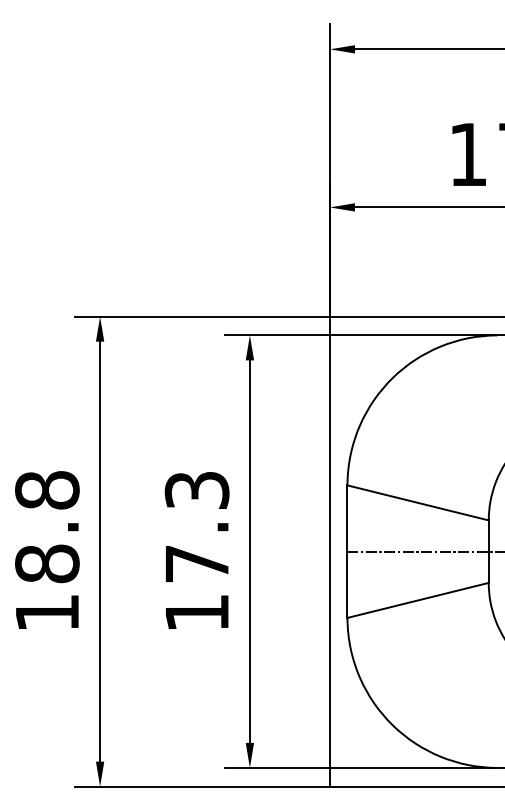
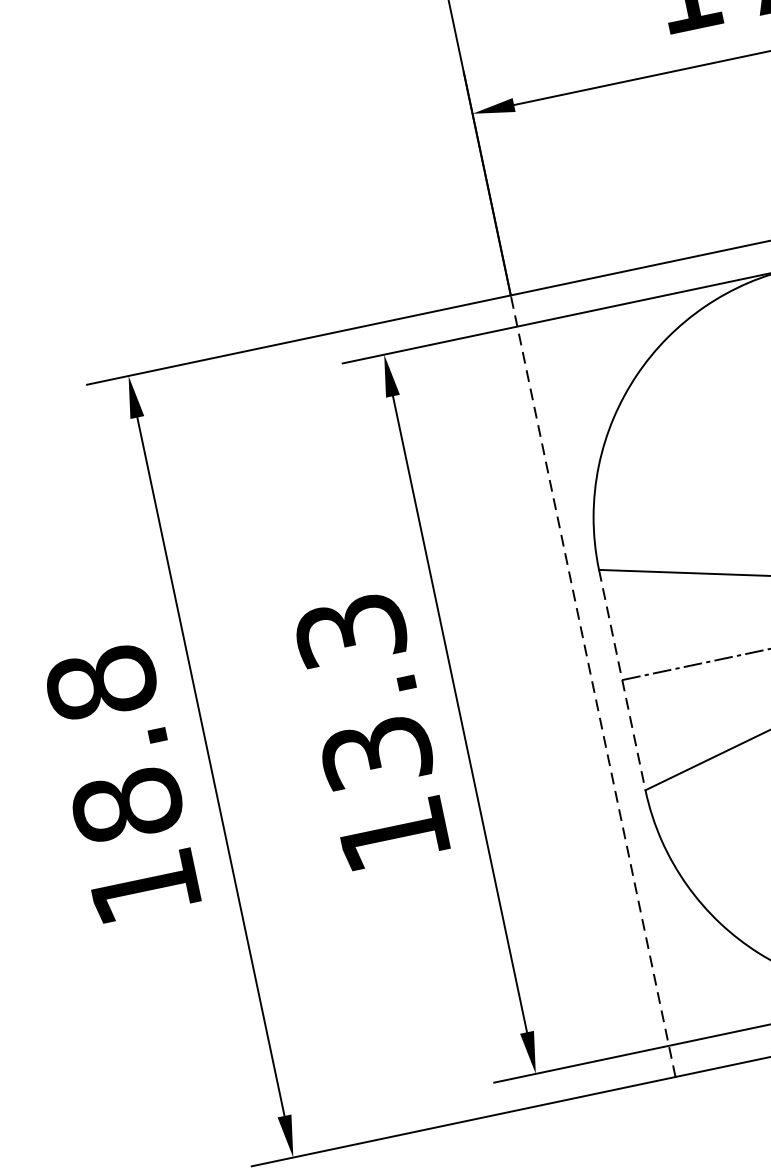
line: (329, 551) -> (592, 686), solid -> dashed
line: (347, 552) -> (622, 681), solid -> dashed
text: (196, 563) -> (375, 752), 17.3 -> 13.3

